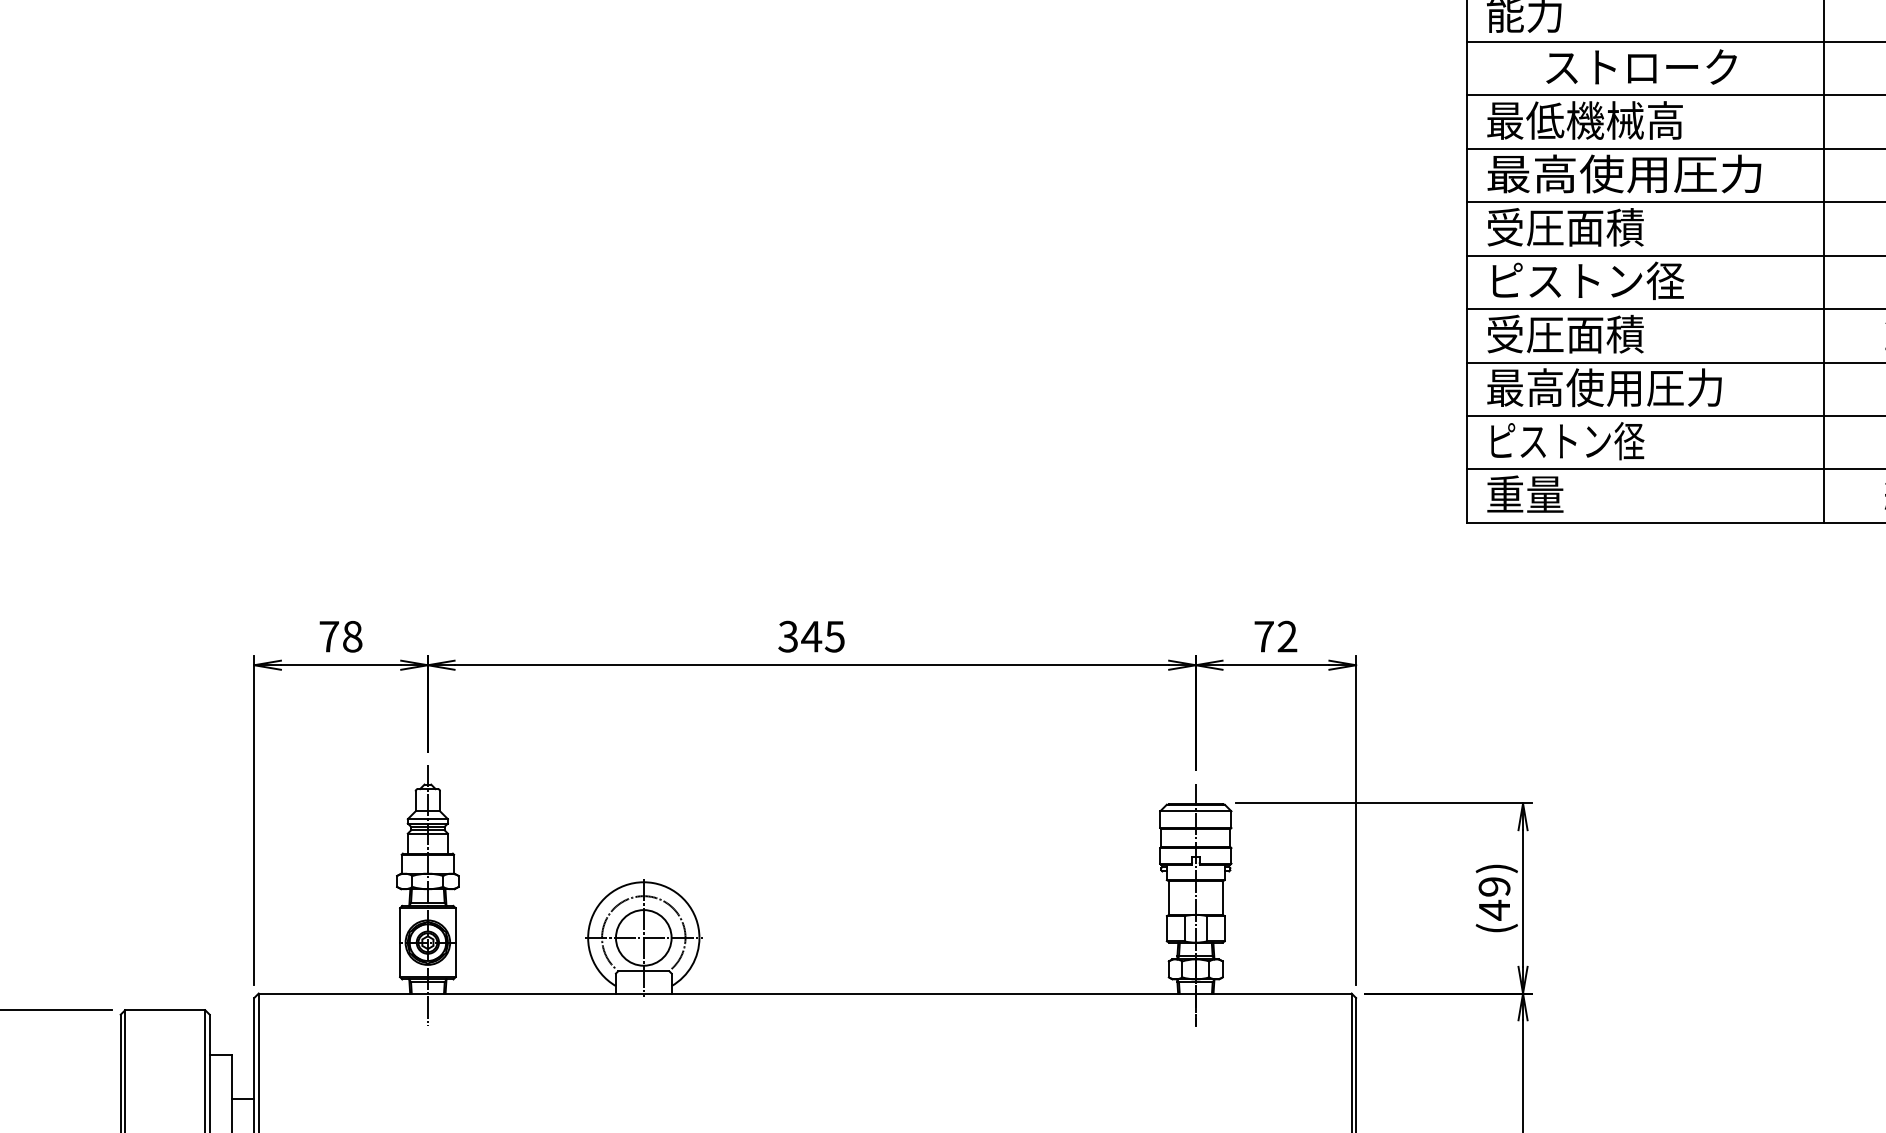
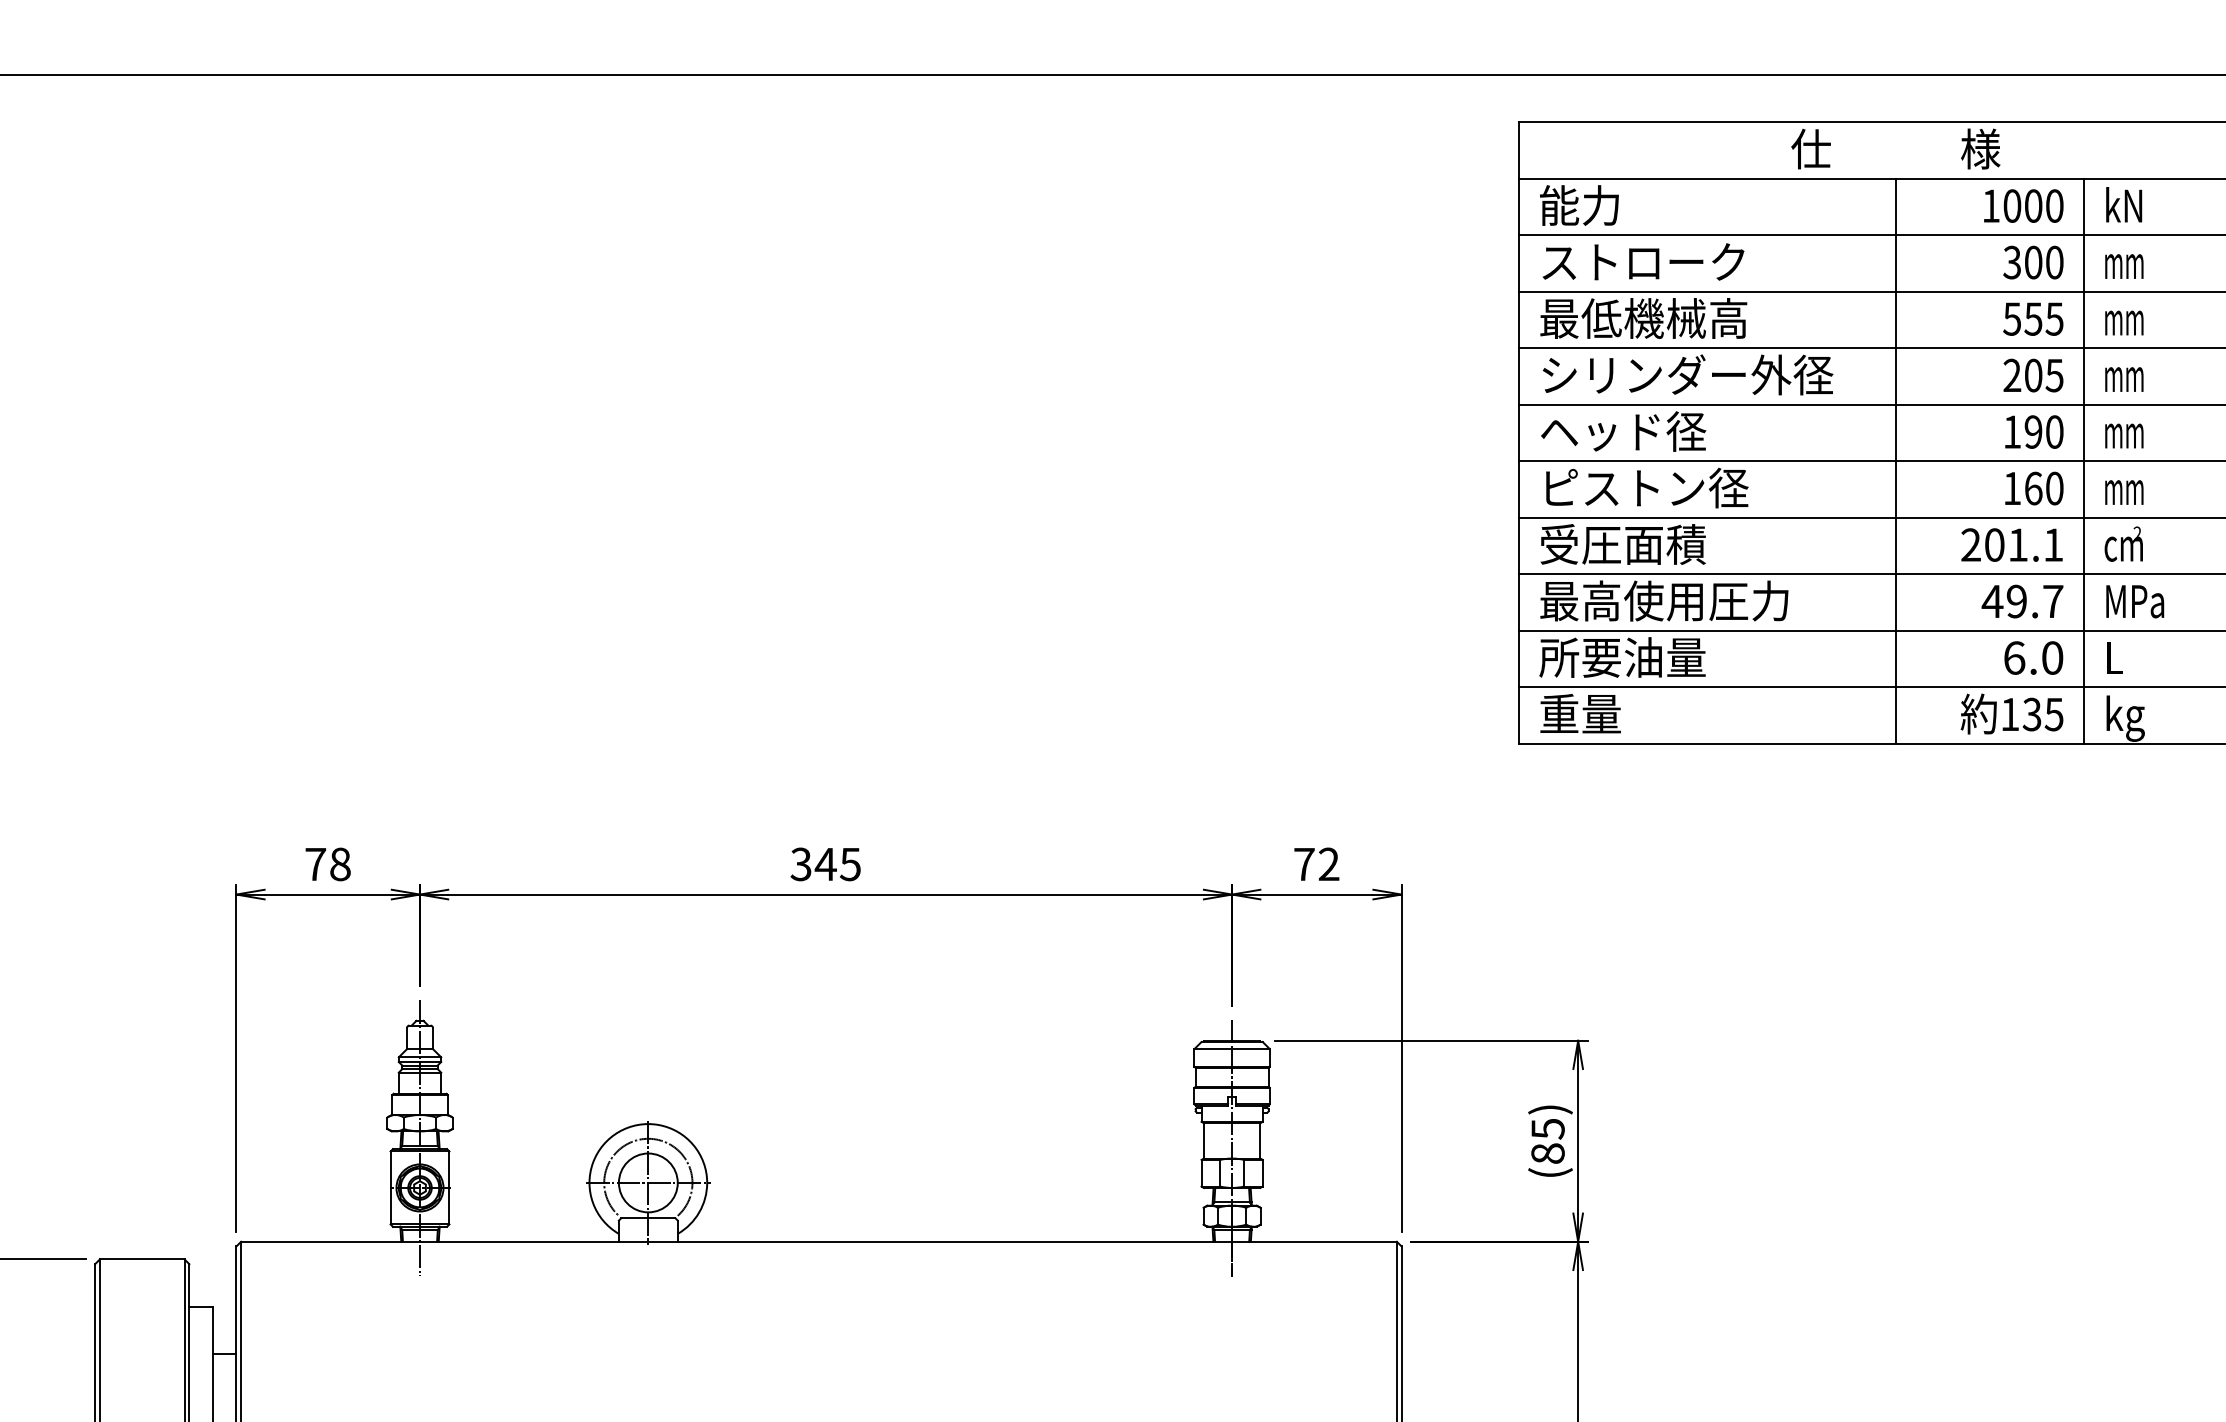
text: (1641, 66) -> (1643, 261), moved
text: (1625, 173) -> (1686, 374), 最高使用圧力 -> シリンダー外径
text: (1565, 227) -> (1623, 431), 受圧面積 -> ヘッド径
text: (1564, 441) -> (1622, 657), ピストン径 -> 所要油量
text: (1494, 898) -> (1547, 1141), (49) -> (85)

